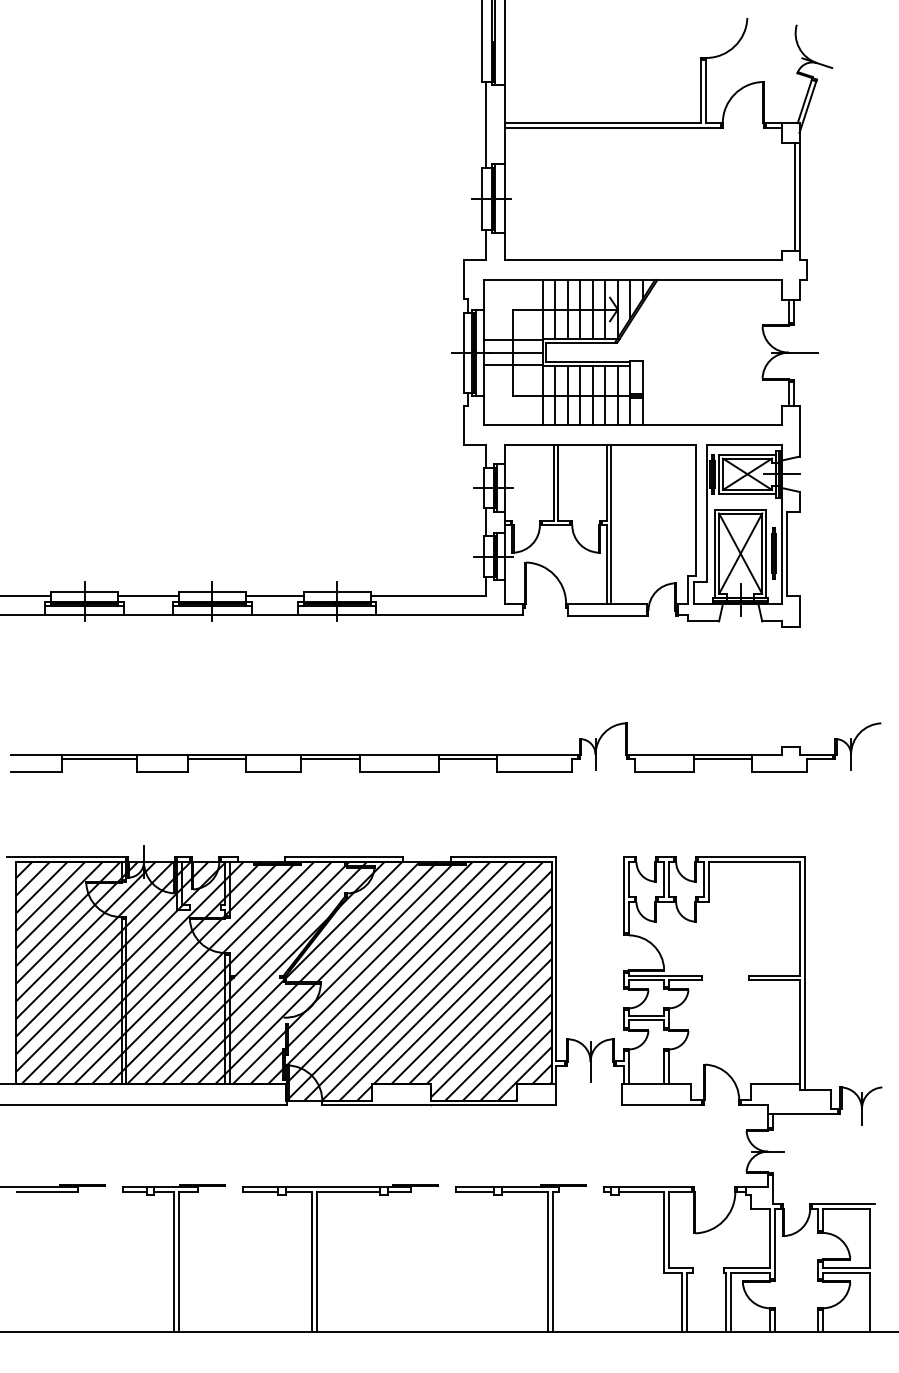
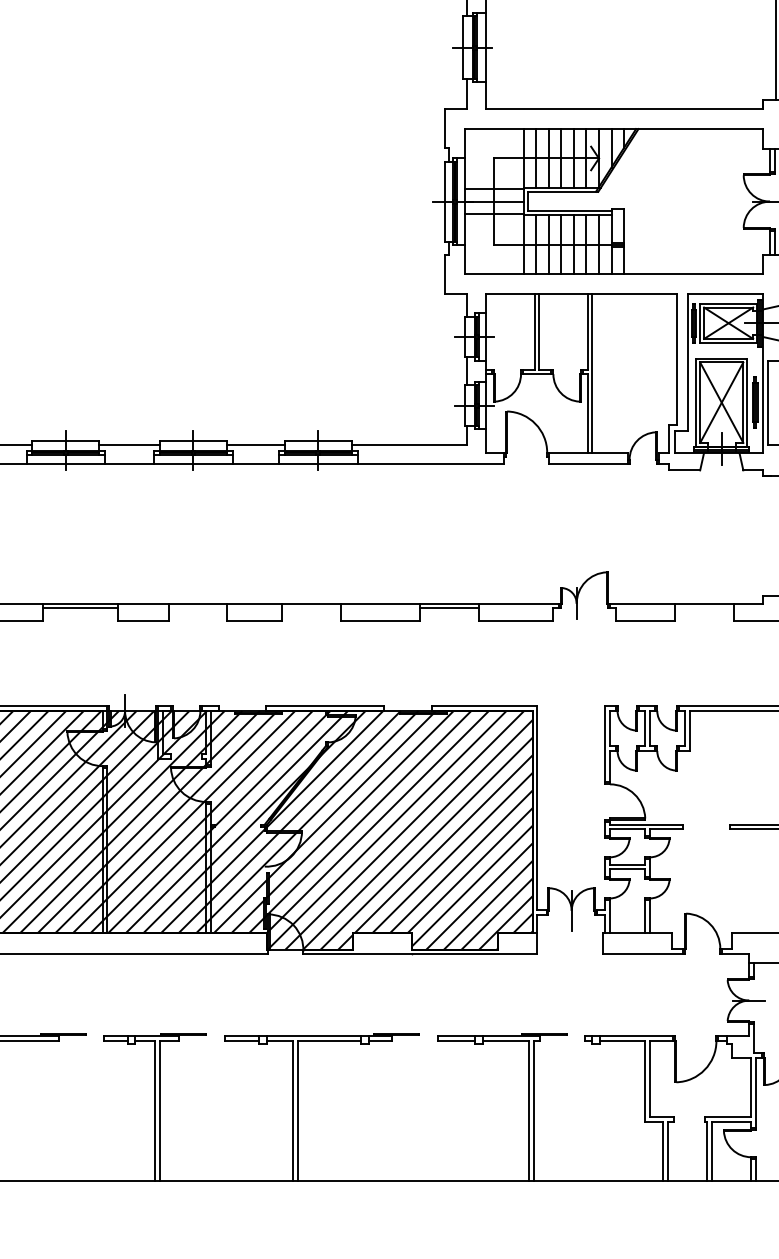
line: (216, 759) -> (197, 608), removed
line: (330, 759) -> (311, 608), removed
line: (722, 759) -> (703, 608), removed

